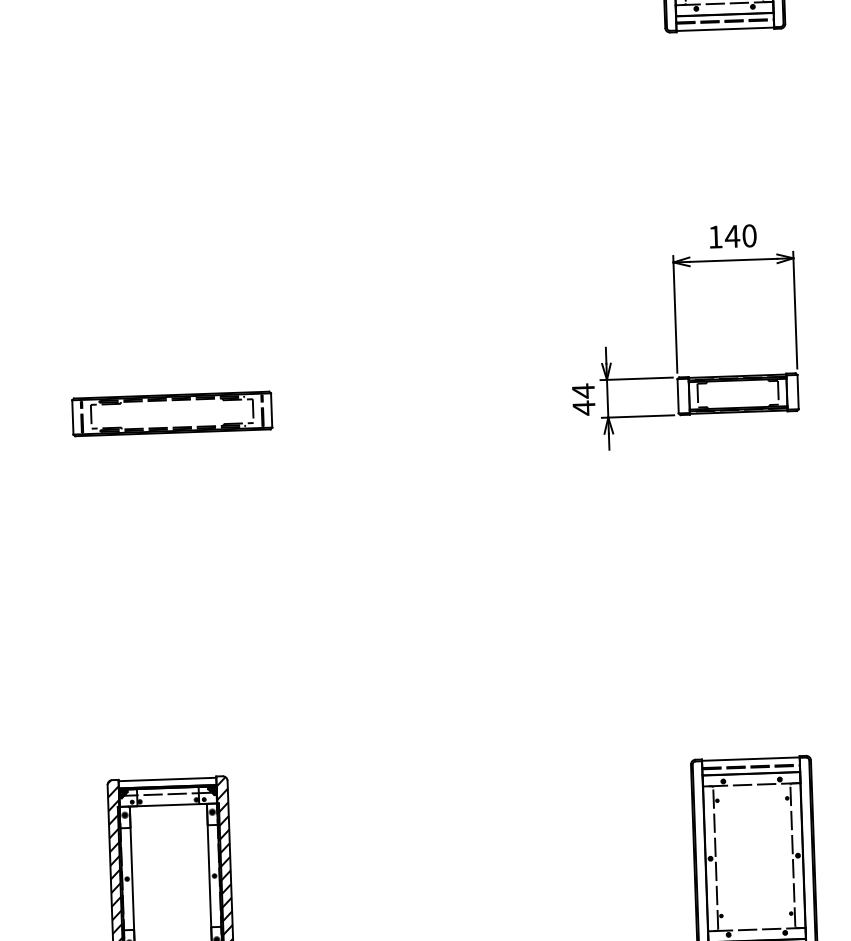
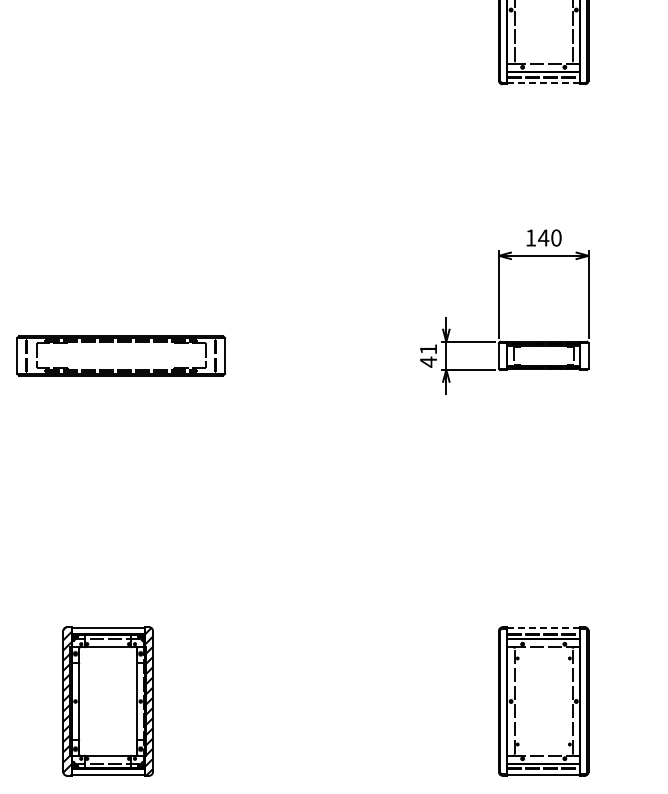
line: (725, 29) -> (543, 83), solid -> dashed
text: (583, 391) -> (428, 349), 44 -> 41
part: (172, 413) -> (121, 355), size x1.4
line: (750, 759) -> (543, 628), solid -> dashed

